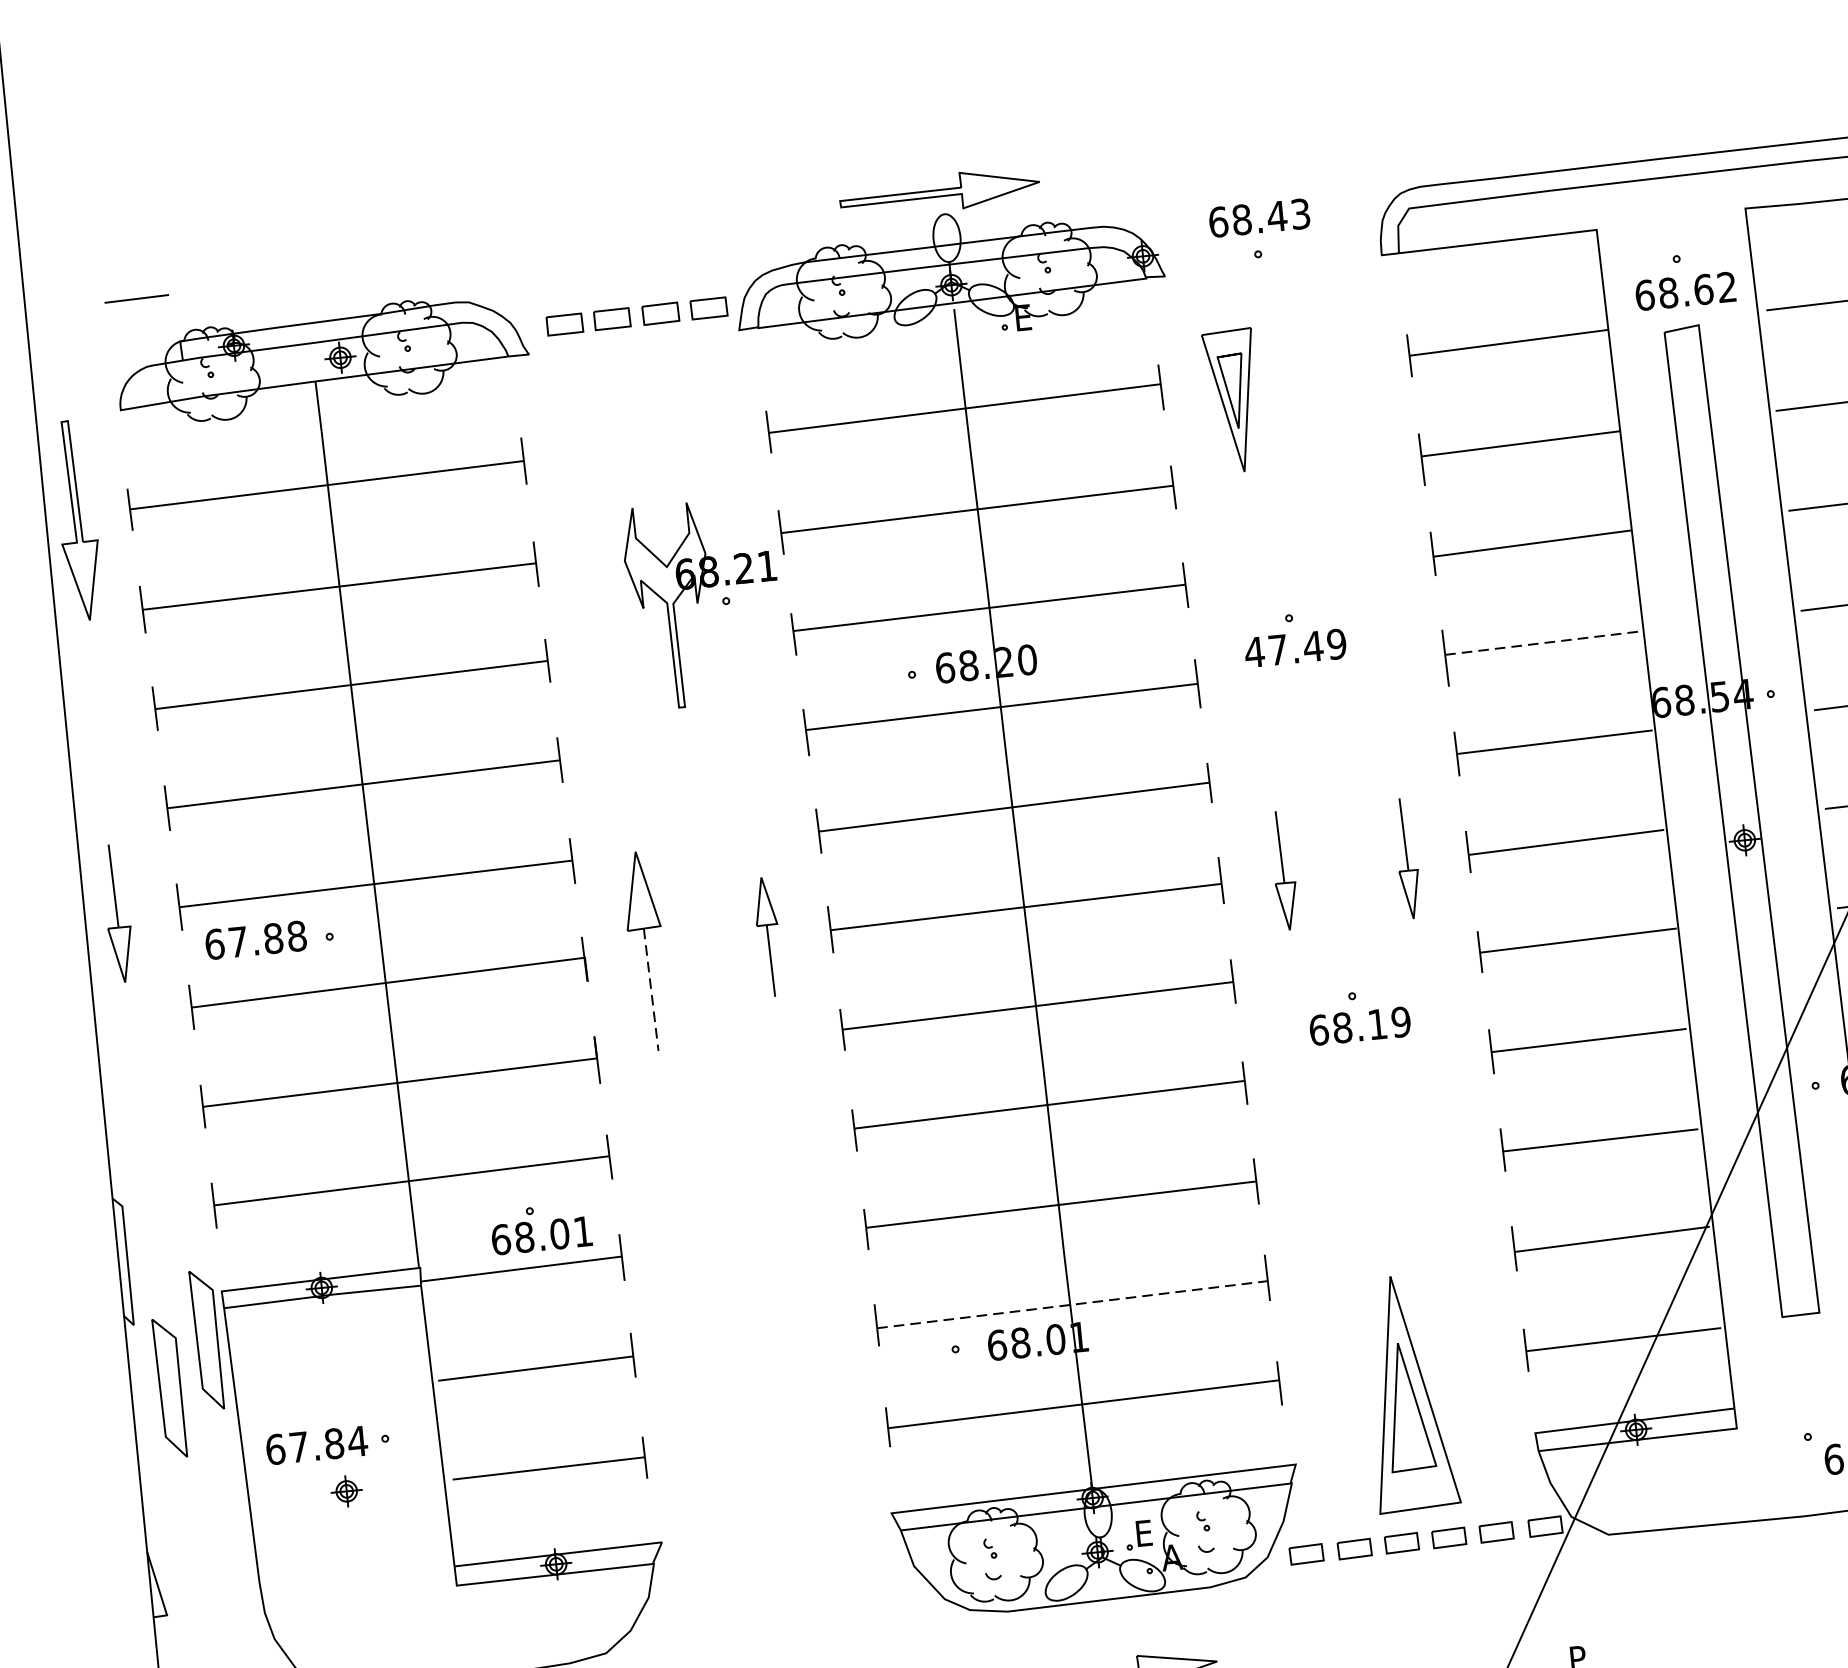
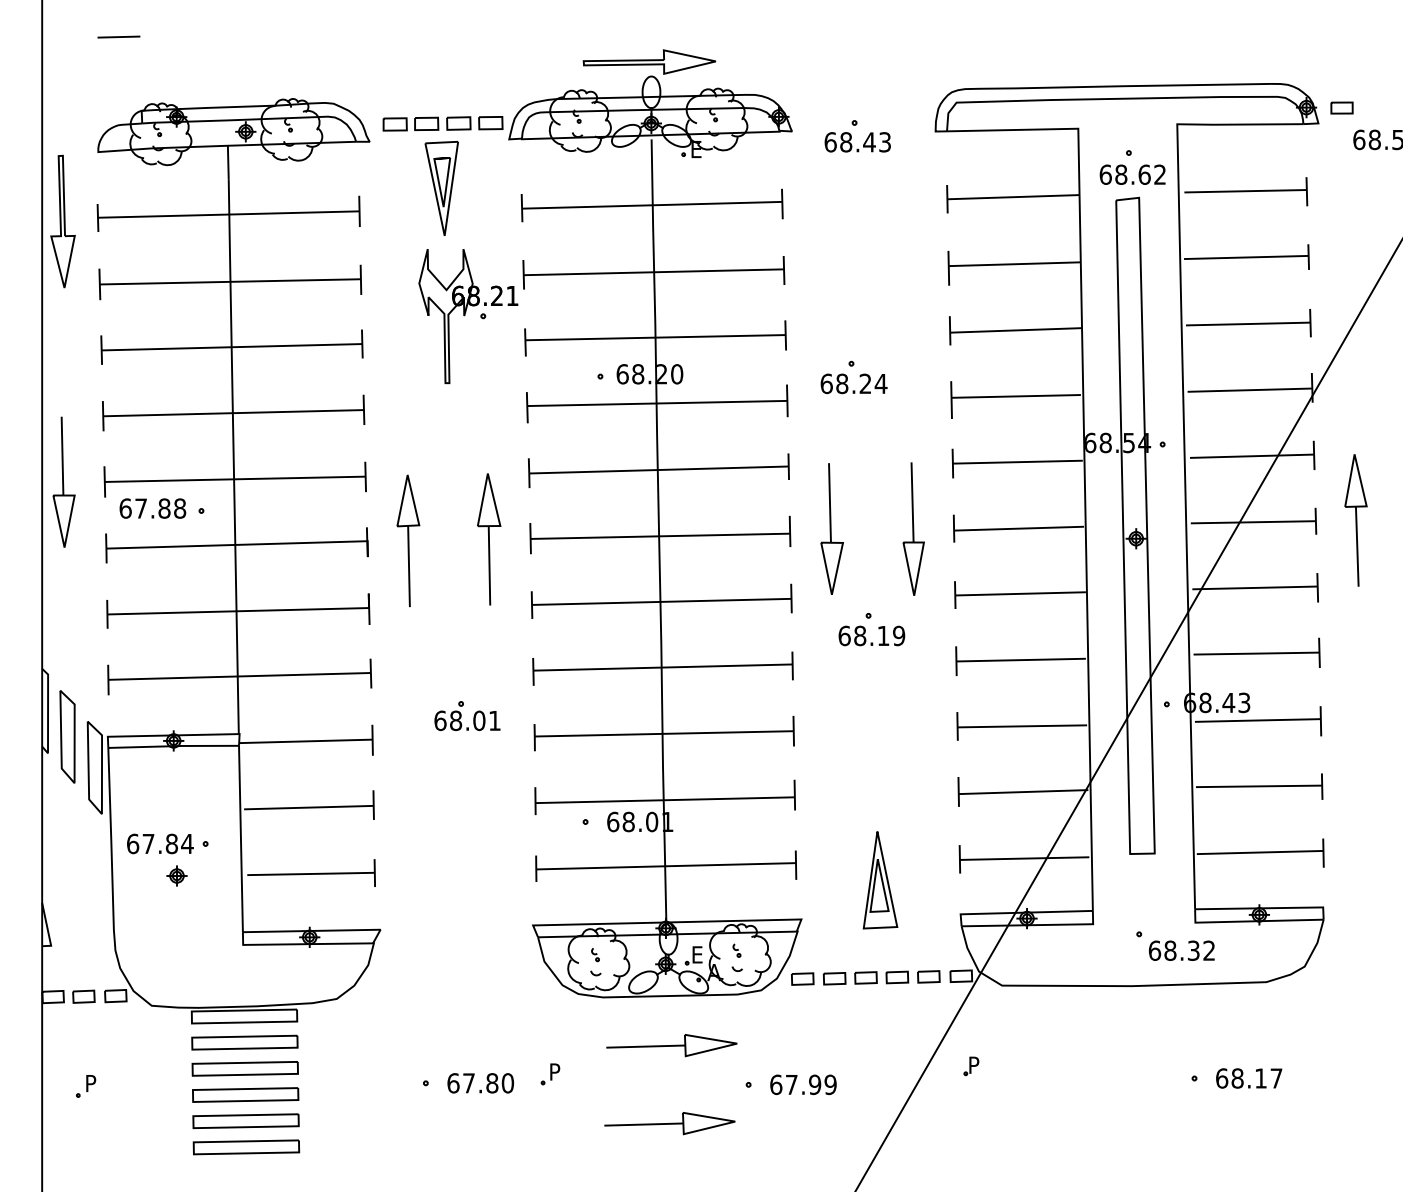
text: (1259, 218) -> (857, 142), moved
line: (136, 298) -> (118, 36), moved
part: (1232, 399) -> (441, 187), moved
line: (1543, 643) -> (1016, 396), dashed -> solid
text: (1295, 647) -> (853, 383), 47.49 -> 68.24
part: (1407, 857) -> (913, 528), size x1.67
part: (1283, 869) -> (831, 528), size x1.67
part: (117, 912) -> (63, 481), size x1.43
part: (768, 937) -> (489, 539), size x1.67
line: (651, 989) -> (409, 566), dashed -> solid
part: (541, 1227) -> (467, 715), moved
line: (1072, 1305) -> (665, 800), dashed -> solid
part: (169, 1387) -> (67, 736), moved
part: (1409, 1394) -> (880, 880), size x0.62

